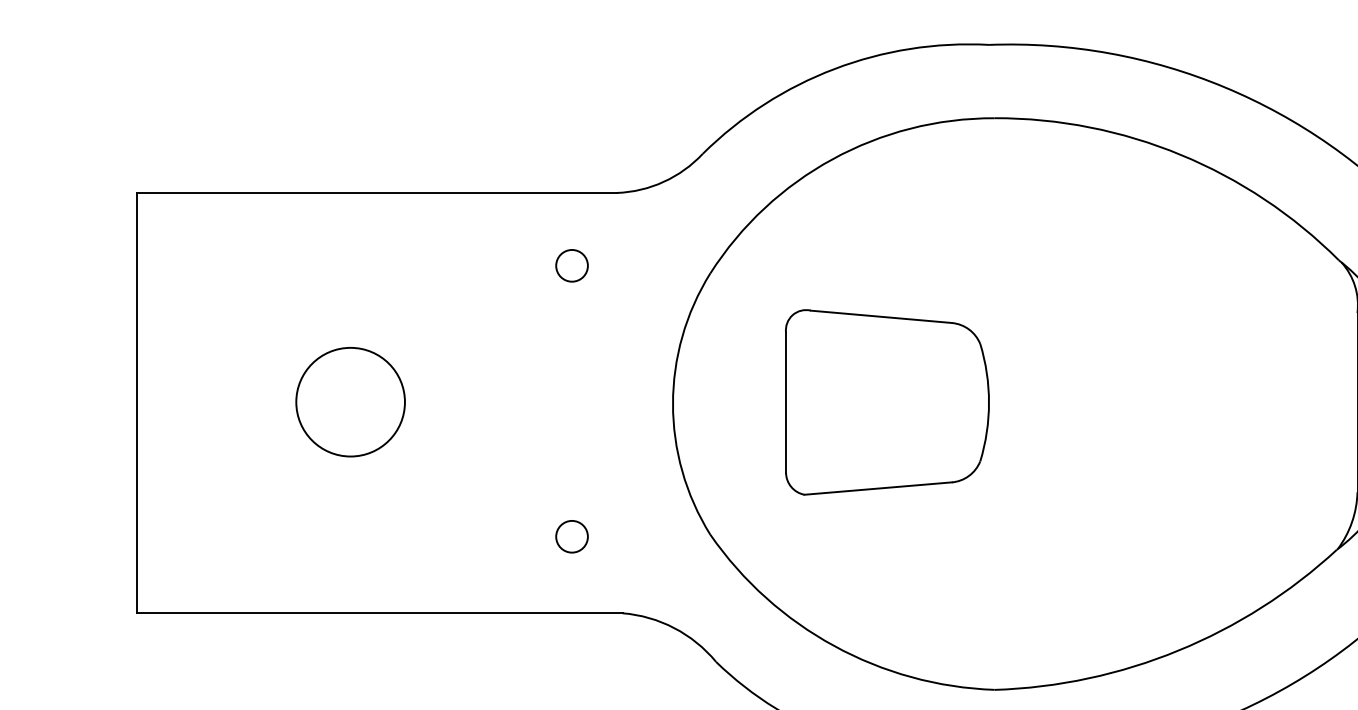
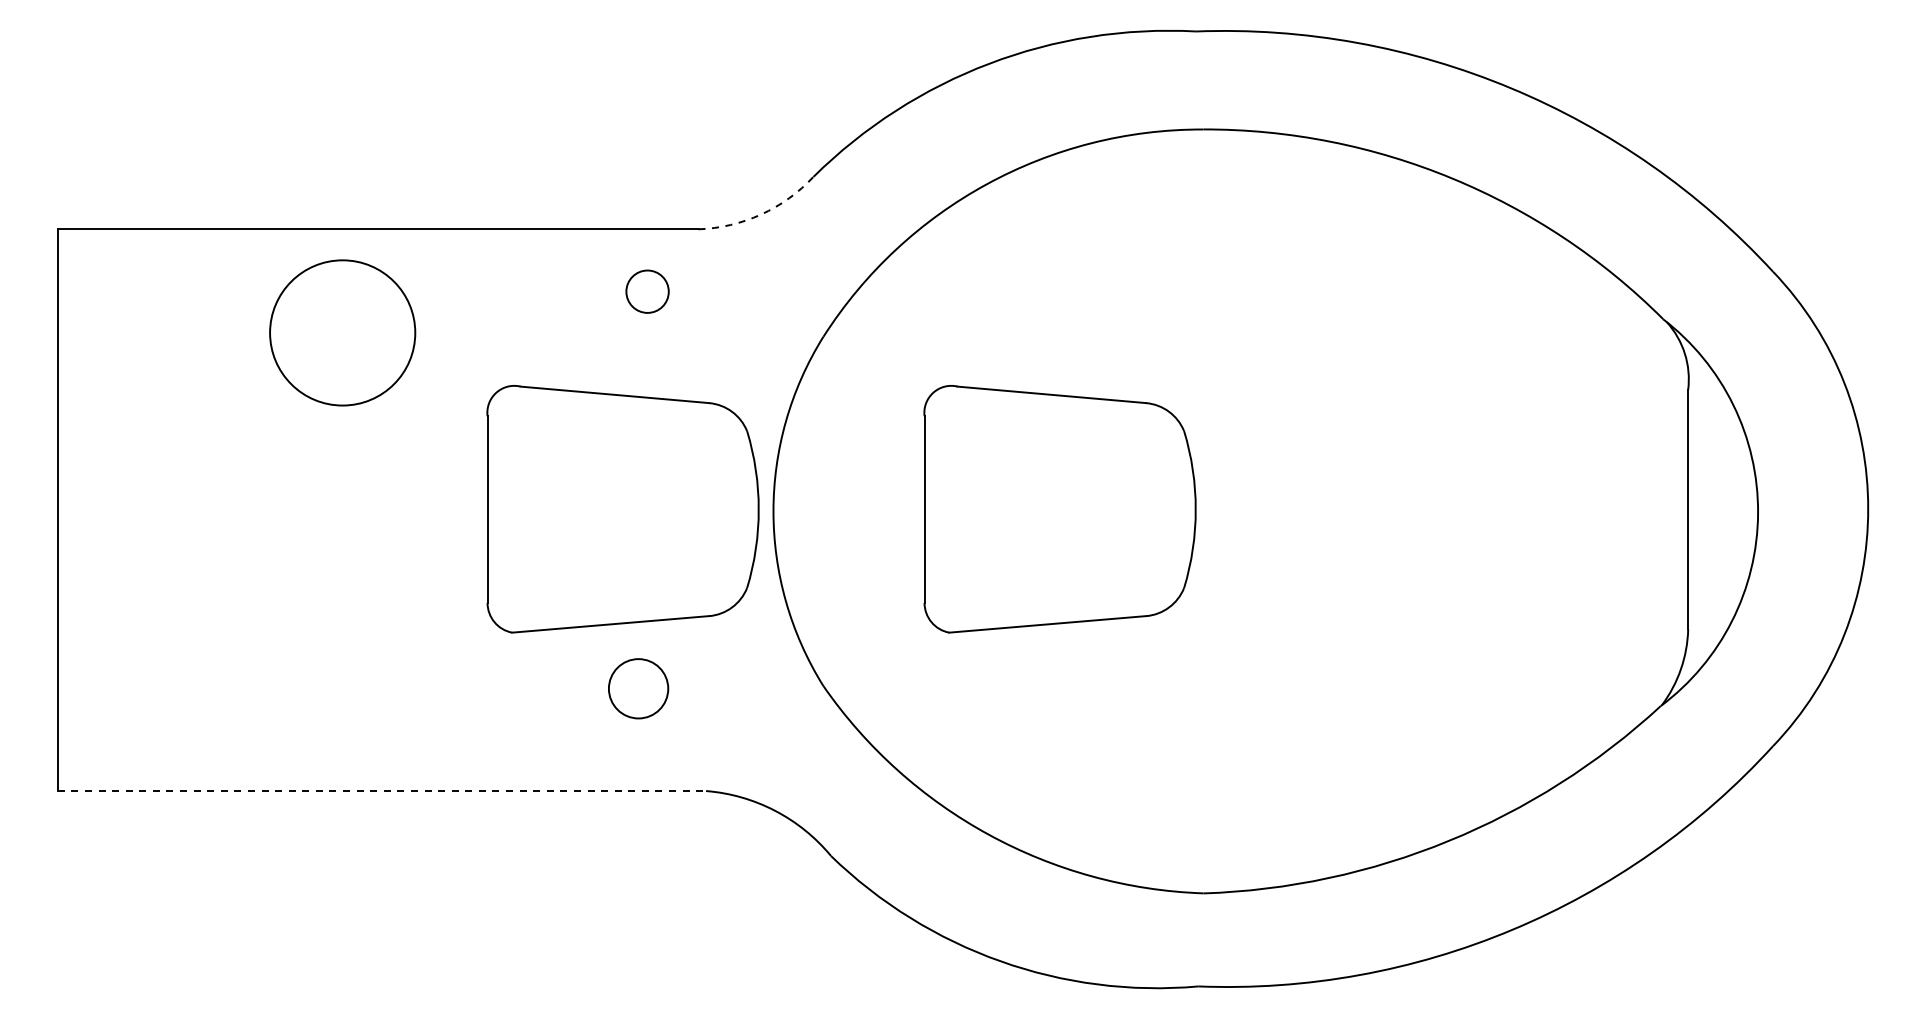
arc: (664, 181) -> (761, 214), solid -> dashed
circle: (572, 265) -> (647, 291), moved
circle: (350, 401) -> (342, 332), moved
part: (560, 402) -> (622, 509), added
circle: (572, 536) -> (638, 688), size x1.4
line: (380, 613) -> (382, 791), solid -> dashed

